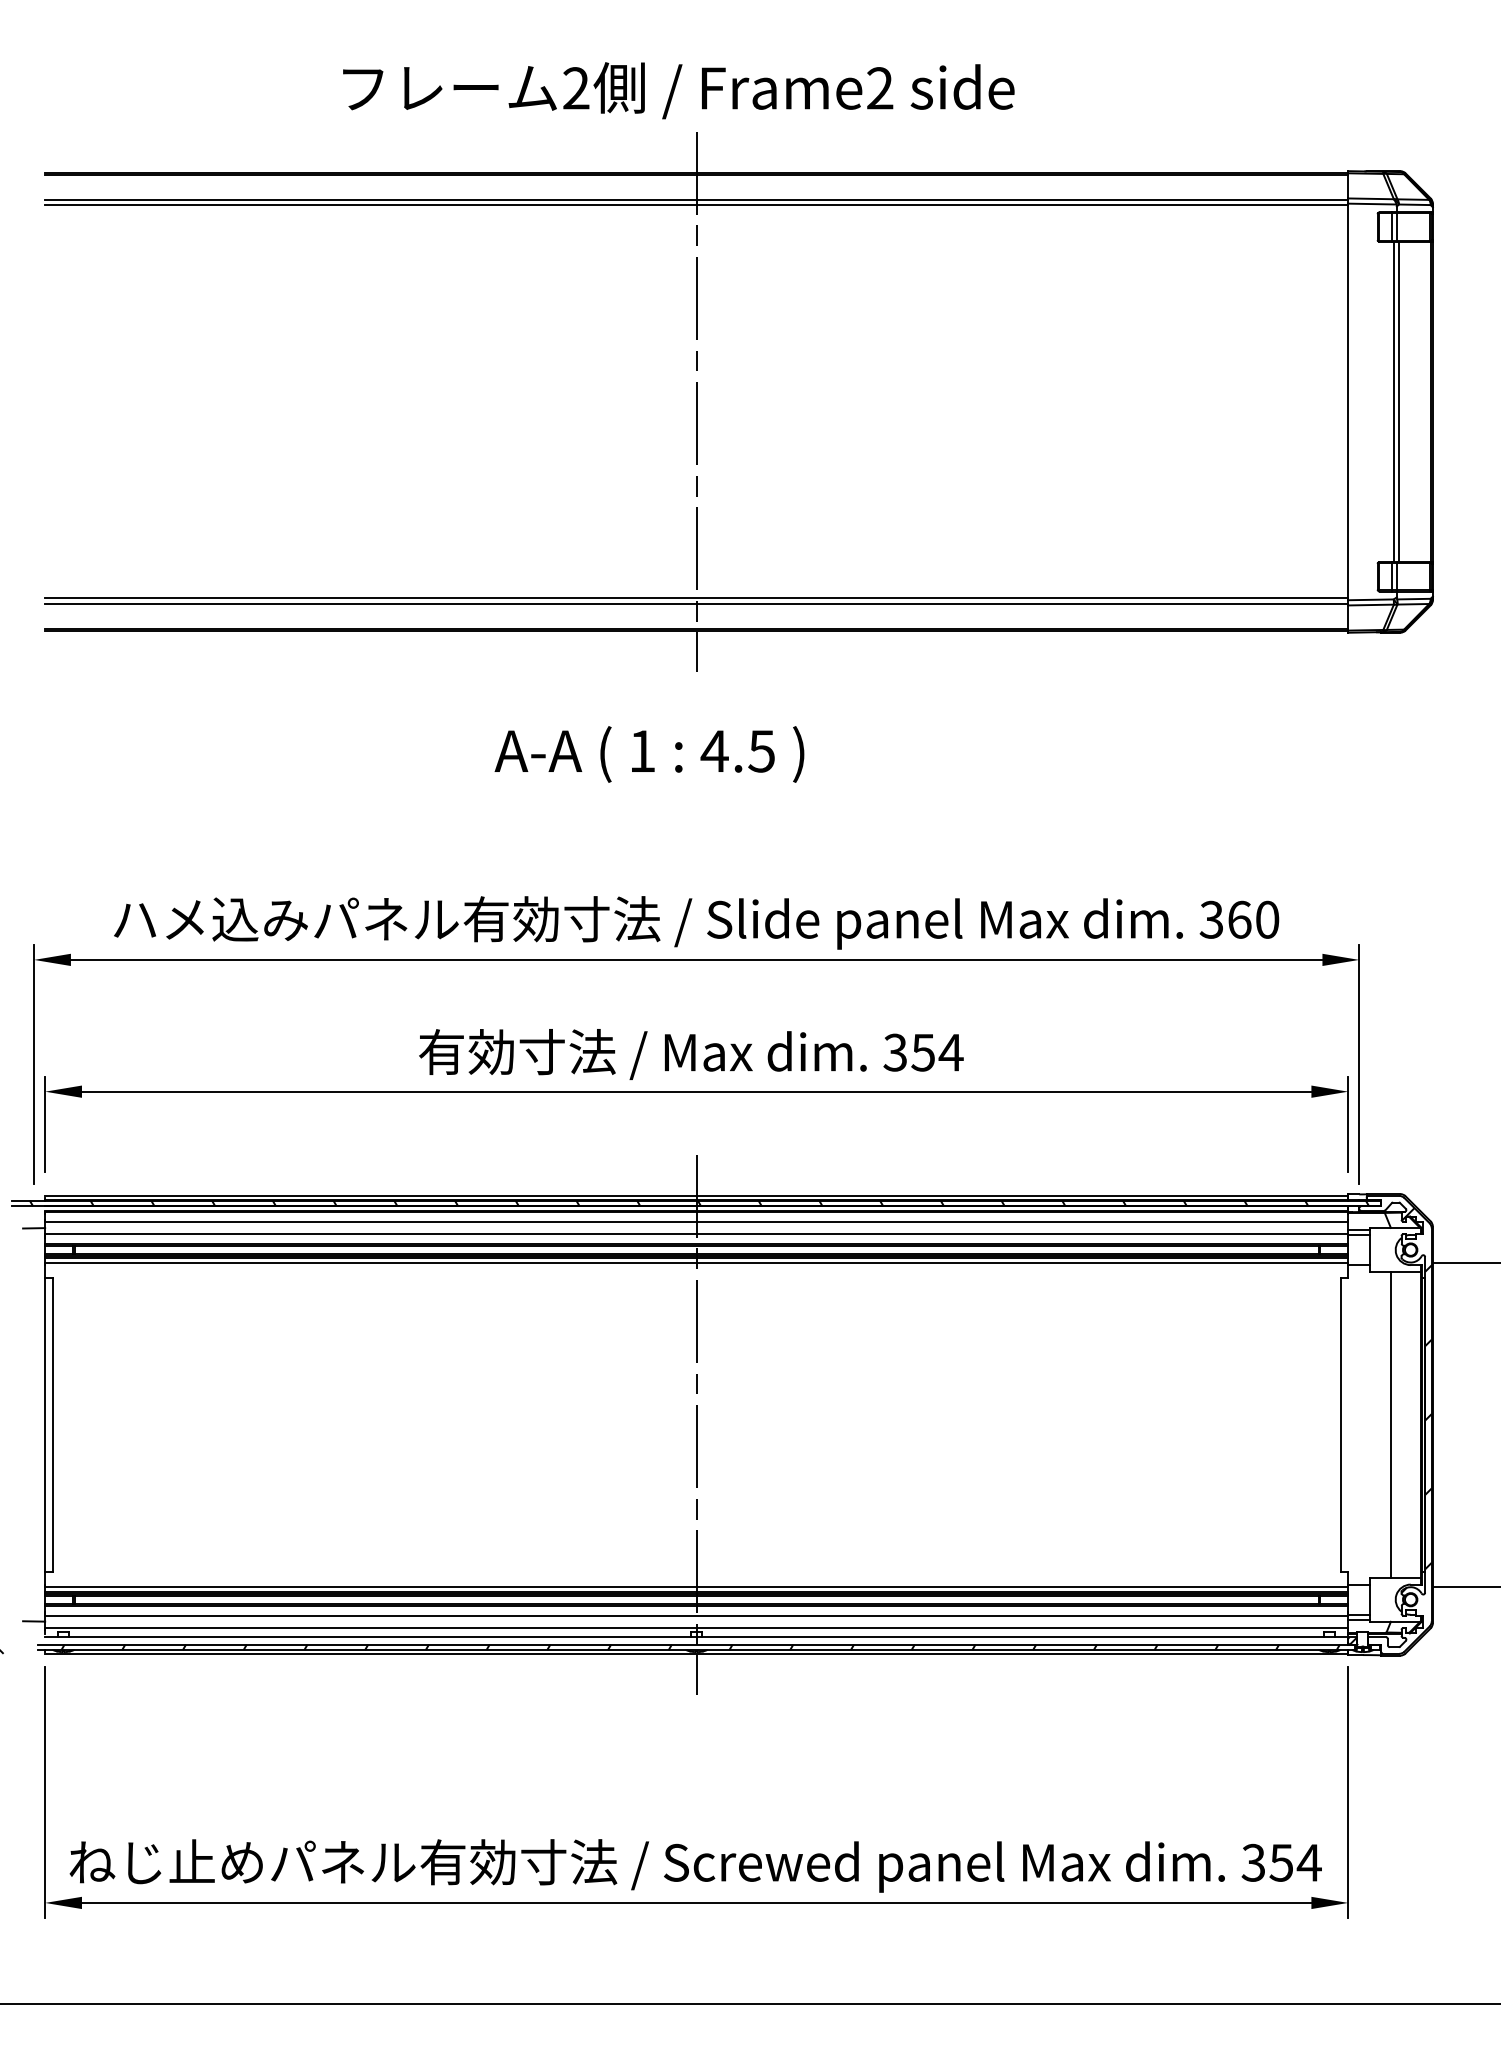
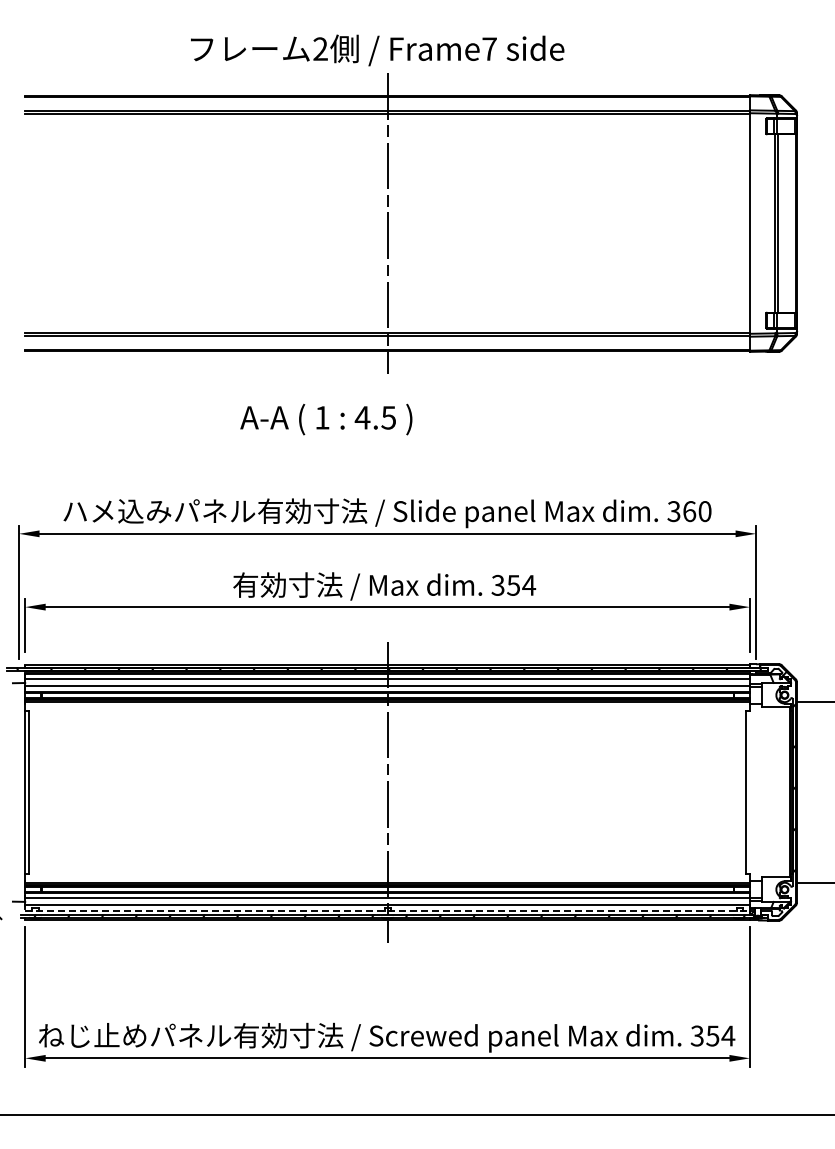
text: (879, 87) -> (489, 48), Frame2 -> Frame7
text: (649, 754) -> (326, 419), moved
line: (1392, 1424) -> (774, 792), removed
line: (698, 1637) -> (388, 910), solid -> dashed

